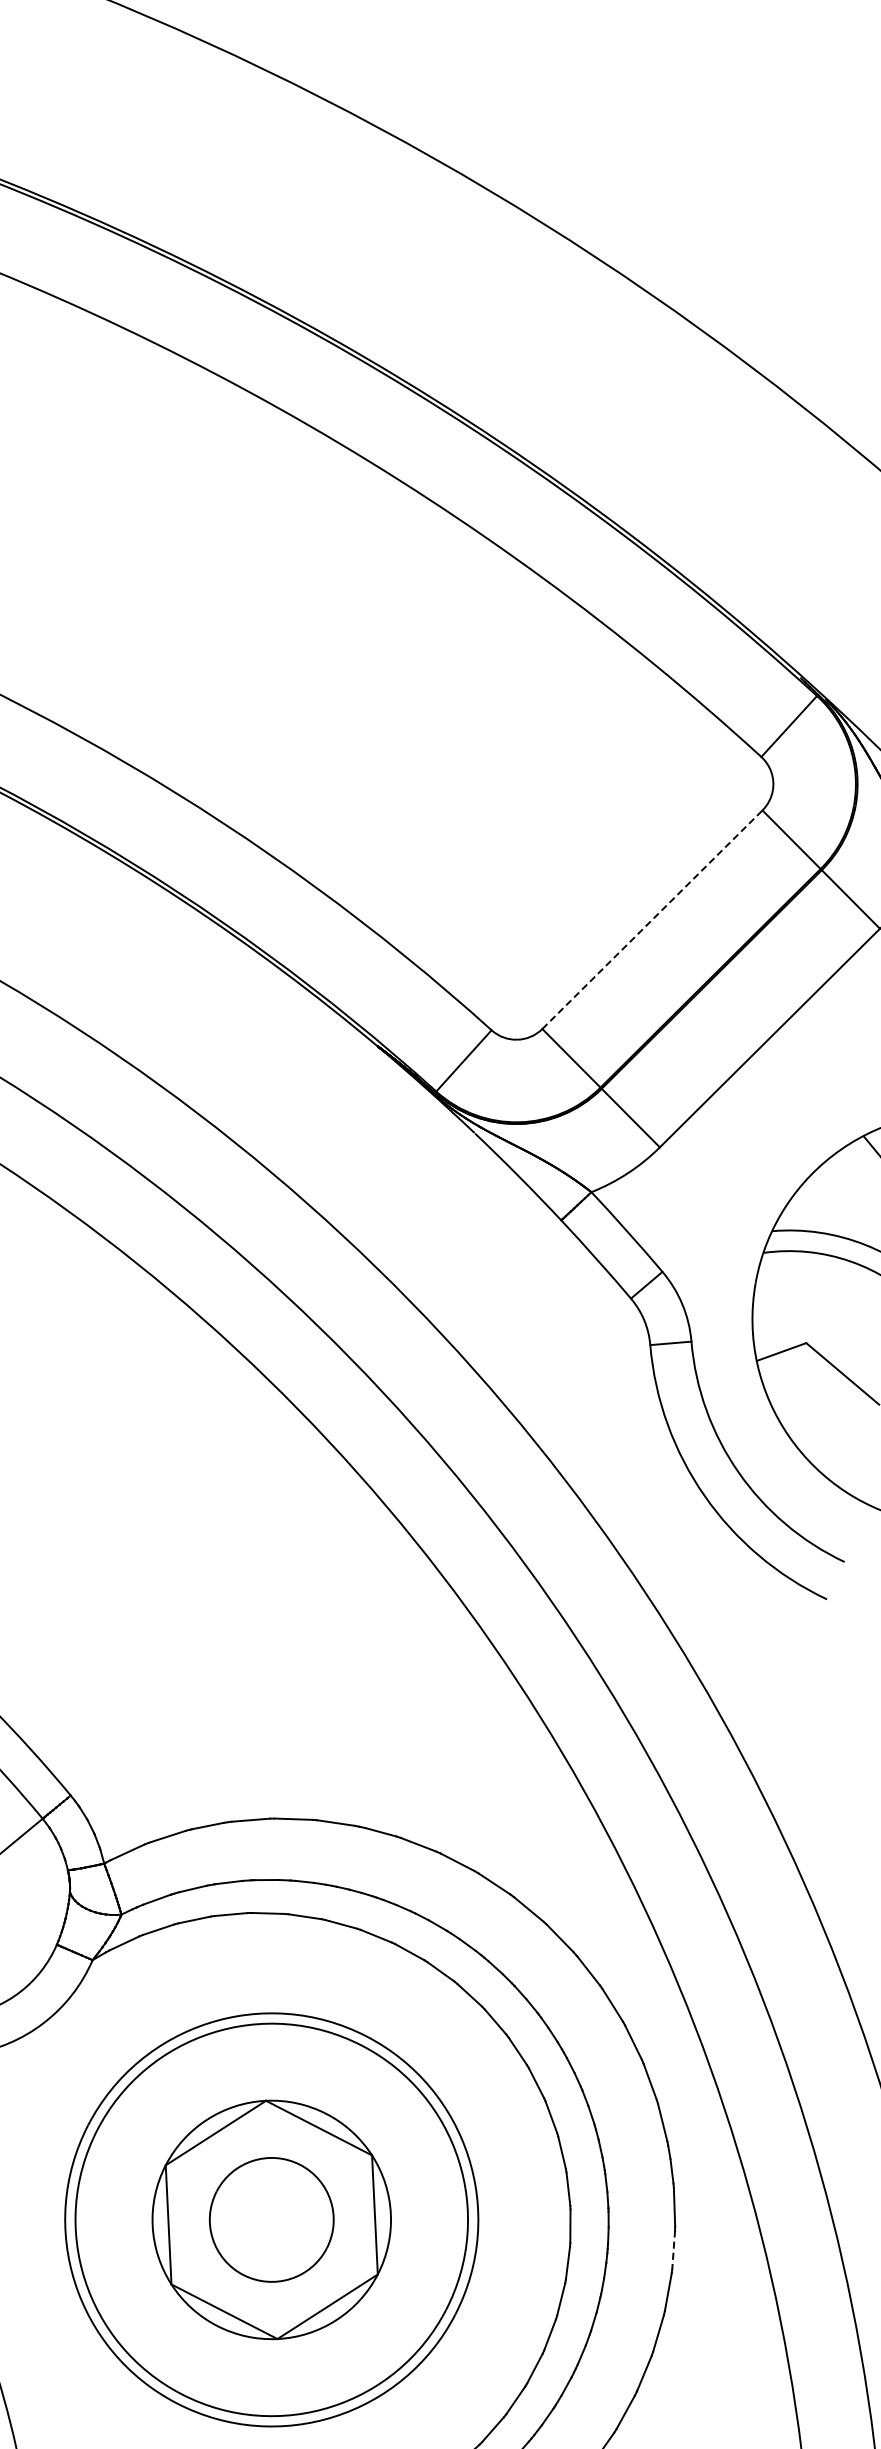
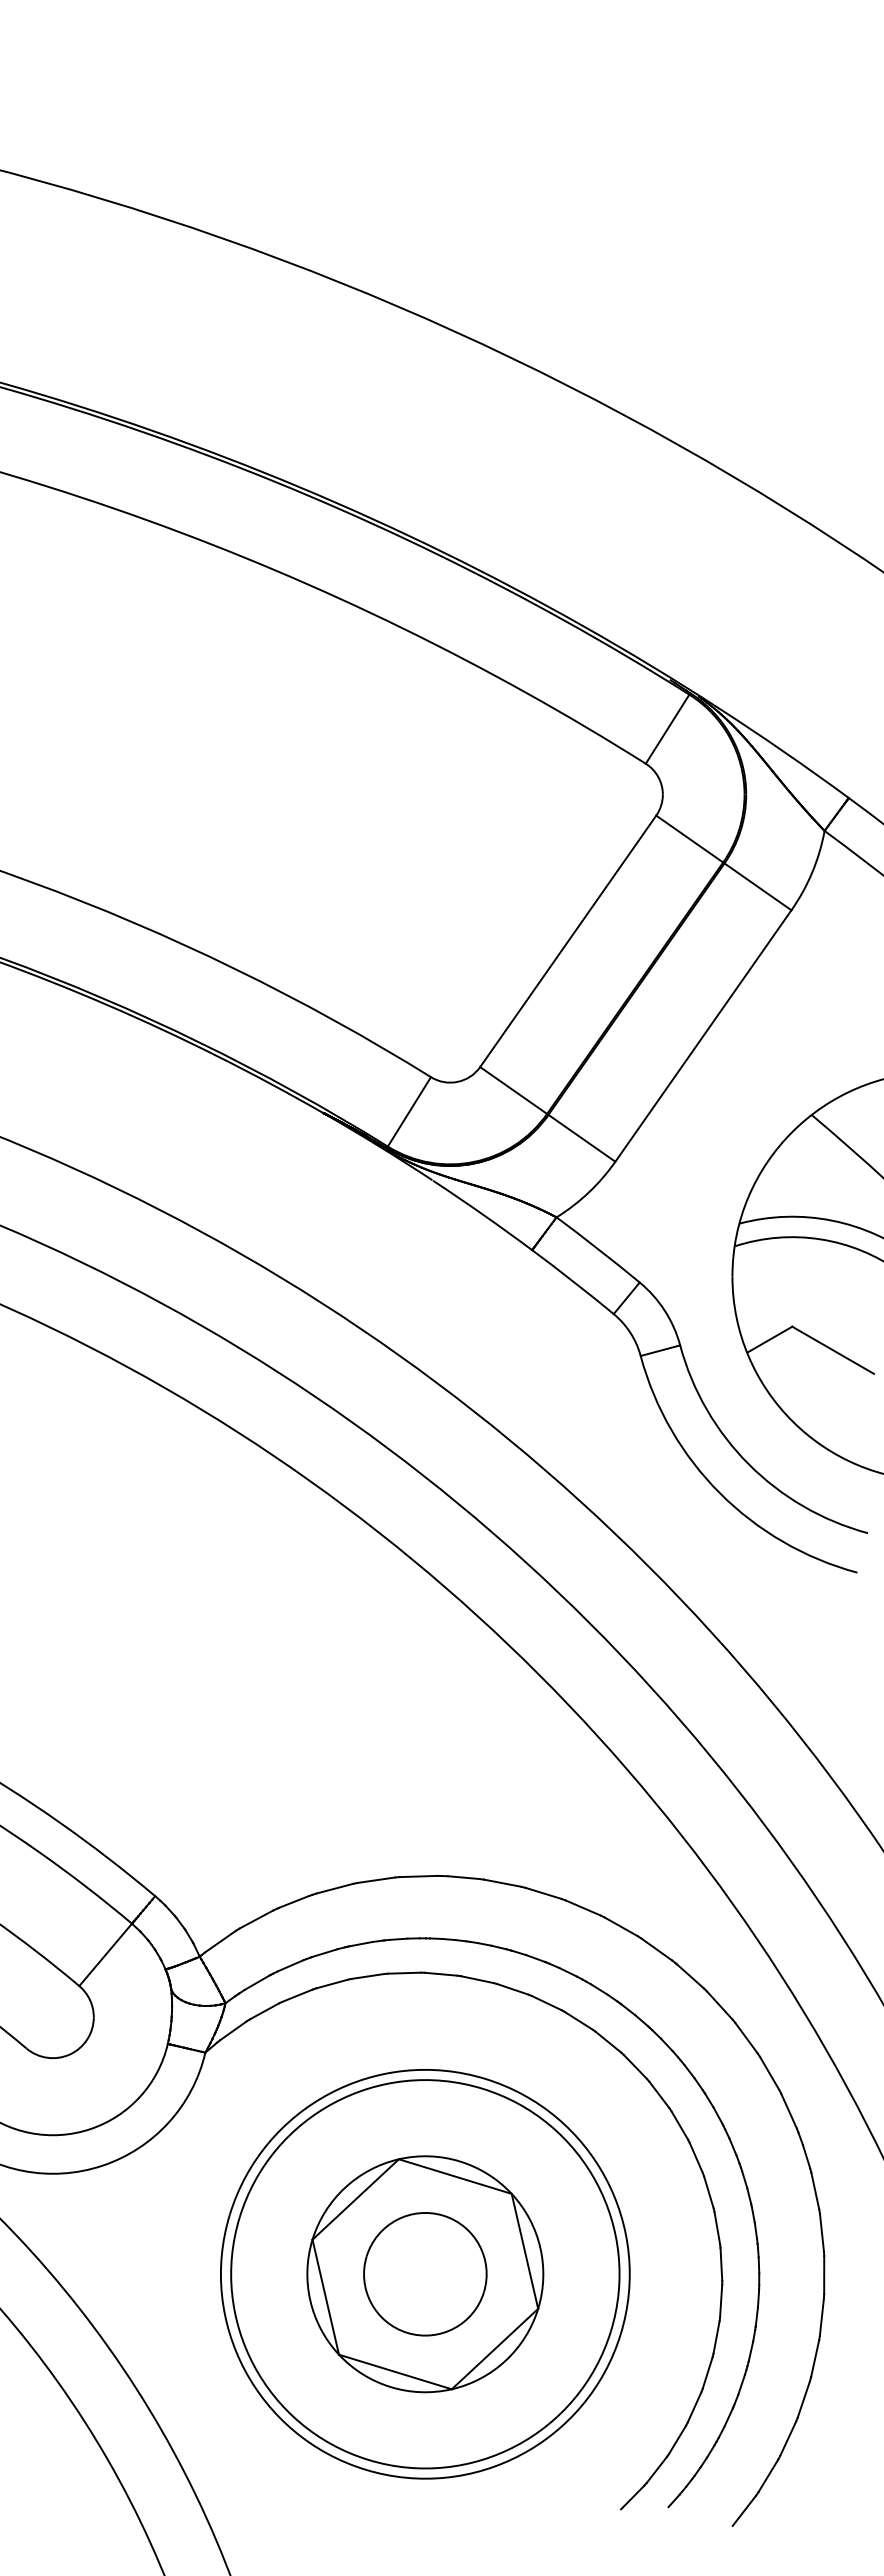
line: (652, 918) -> (568, 940), dashed -> solid
line: (674, 2250) -> (822, 2233), dashed -> solid

